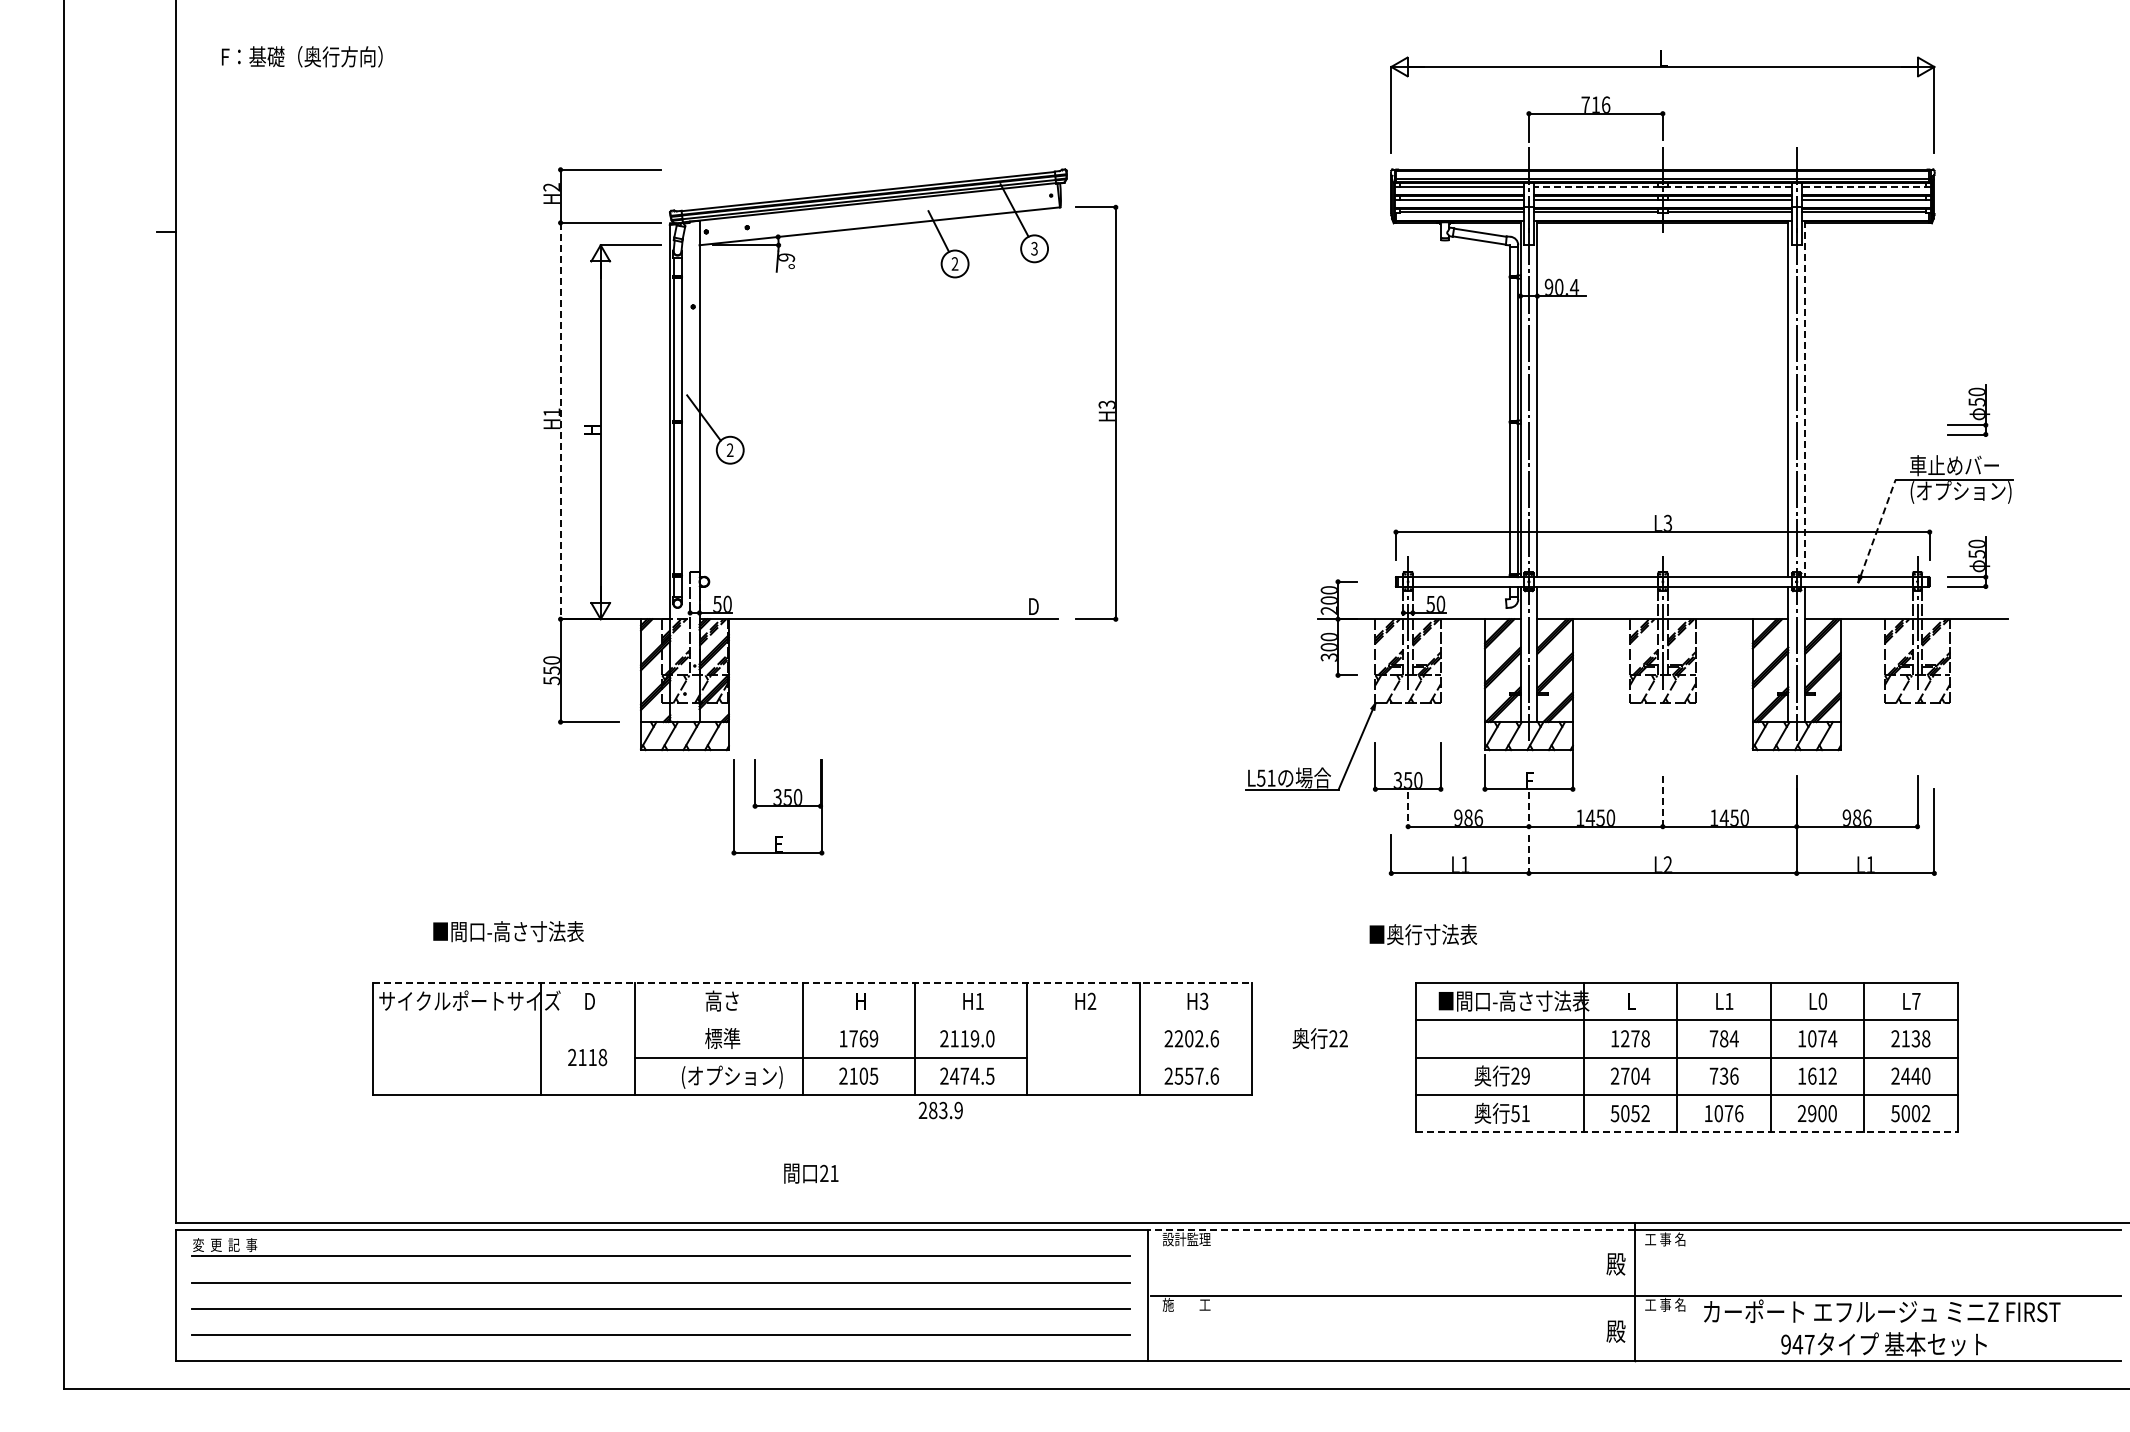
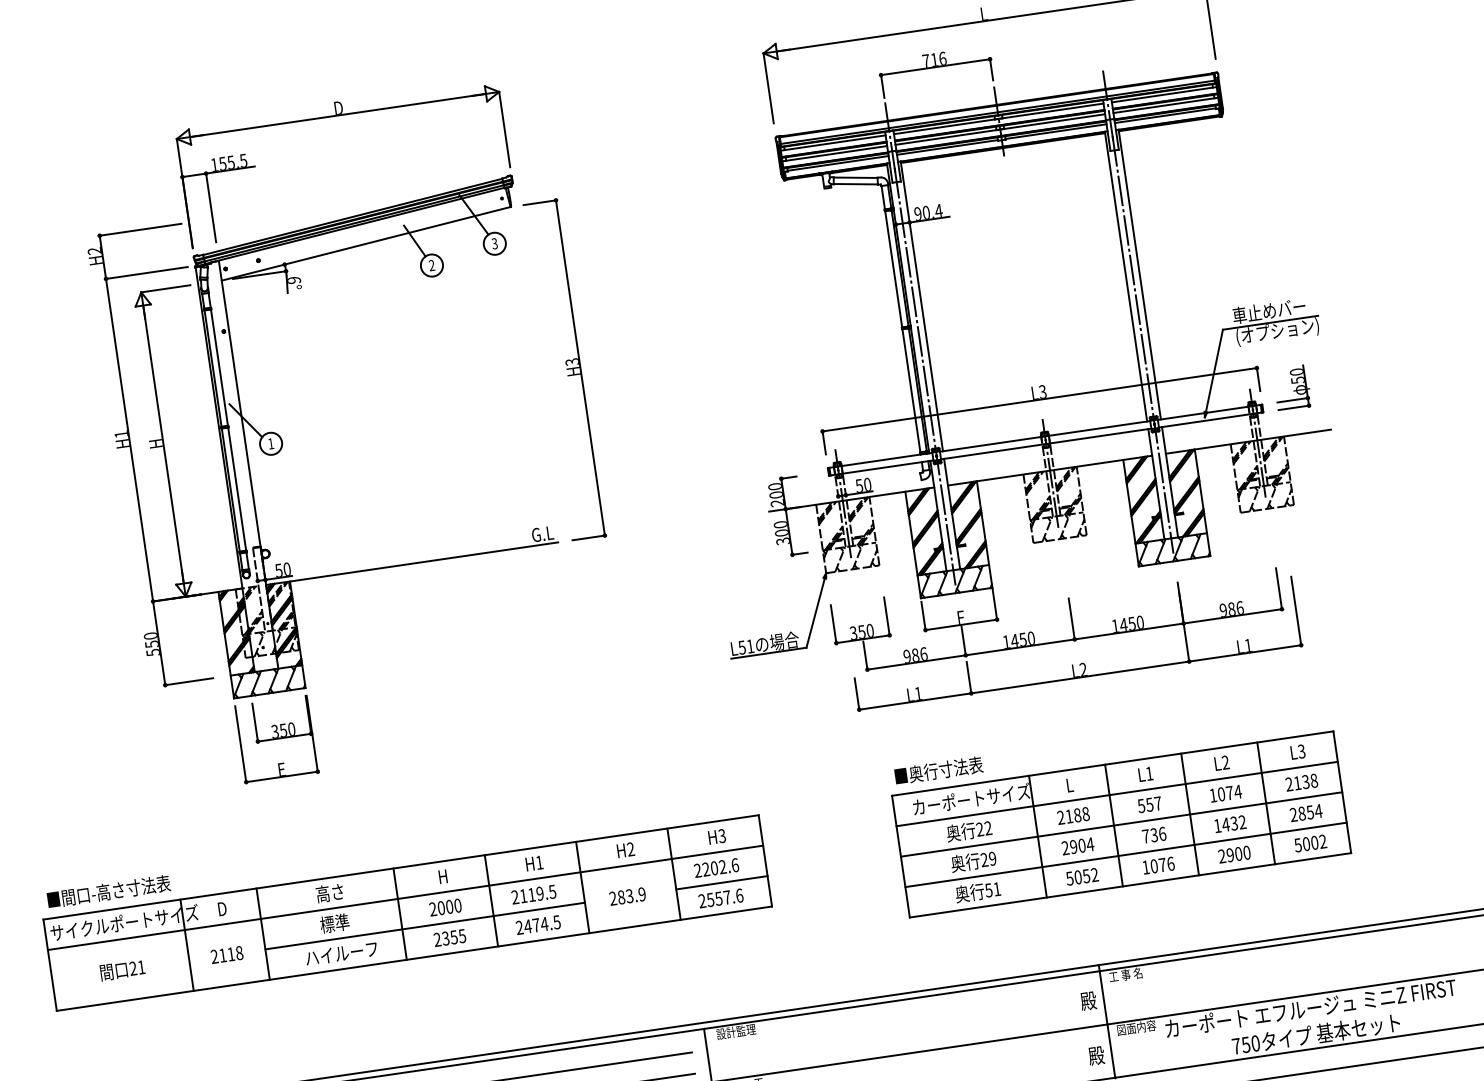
part: (867, 67) -> (337, 116), added
line: (1662, 187) -> (998, 119), dashed -> solid
line: (1865, 187) -> (1163, 95), dashed -> solid
line: (1805, 399) -> (1140, 274), dashed -> solid
part: (1968, 410) -> (1274, 264), removed
line: (560, 421) -> (129, 440), dashed -> solid
text: (729, 449) -> (270, 443), 2 -> 1
line: (1878, 527) -> (1214, 370), dashed -> solid
text: (1041, 606) -> (542, 534), D -> G.L
line: (1662, 802) -> (1071, 619), dashed -> solid
part: (777, 807) -> (276, 739), moved
line: (1528, 809) -> (963, 641), dashed -> solid
line: (1408, 810) -> (865, 656), dashed -> solid
line: (1528, 854) -> (968, 678), dashed -> solid
text: (508, 931) -> (108, 891), moved
text: (1423, 934) -> (938, 770), moved
line: (812, 982) -> (401, 867), dashed -> solid
text: (1513, 1000) -> (973, 798), ■間口-高さ寸法表 -> カーポートサイズ
text: (1822, 1001) -> (1225, 762), L0 -> L2
text: (1916, 1001) -> (1301, 751), L7 -> L3
line: (811, 1020) -> (404, 898), added
text: (858, 1038) -> (445, 907), 1769 -> 2000
text: (990, 1038) -> (552, 891), 2119.0 -> 2119.5
text: (1319, 1038) -> (968, 830), moved
text: (1624, 1038) -> (1068, 816), 1278 -> 2188
text: (1723, 1038) -> (1149, 804), 784 -> 557
line: (1195, 1057) -> (721, 882), added
text: (858, 1075) -> (449, 937), 2105 -> 2355
text: (1625, 1075) -> (1073, 846), 2704 -> 2904
text: (1816, 1075) -> (1229, 823), 1612 -> 1432
text: (1915, 1075) -> (1309, 811), 2440 -> 2854
text: (731, 1076) -> (346, 953), (オプション) -> ハイルーフ
text: (940, 1110) -> (627, 896), moved
line: (1687, 1132) -> (1131, 885), dashed -> solid
text: (811, 1173) -> (122, 970), moved
line: (1391, 1230) -> (901, 1000), dashed -> solid
text: (1668, 1304) -> (1136, 1027), 工 事 名 -> 図面内容
text: (1797, 1344) -> (1245, 1044), 947 -> 750

